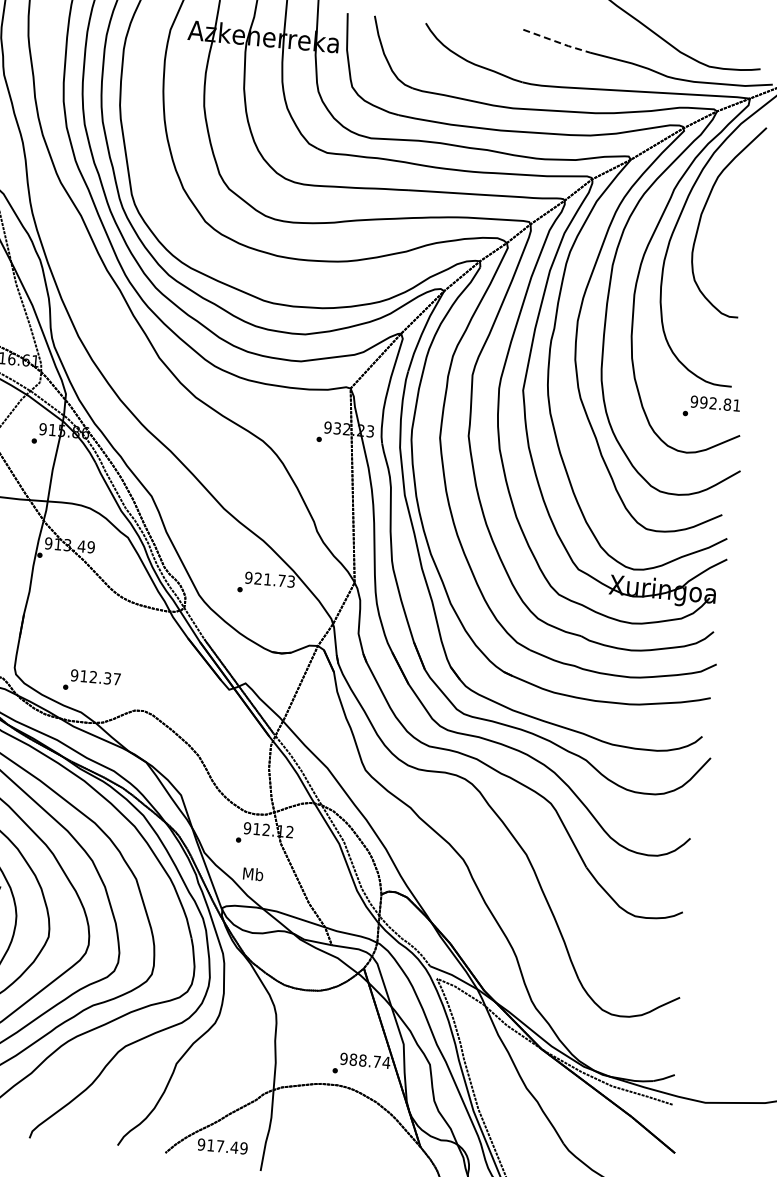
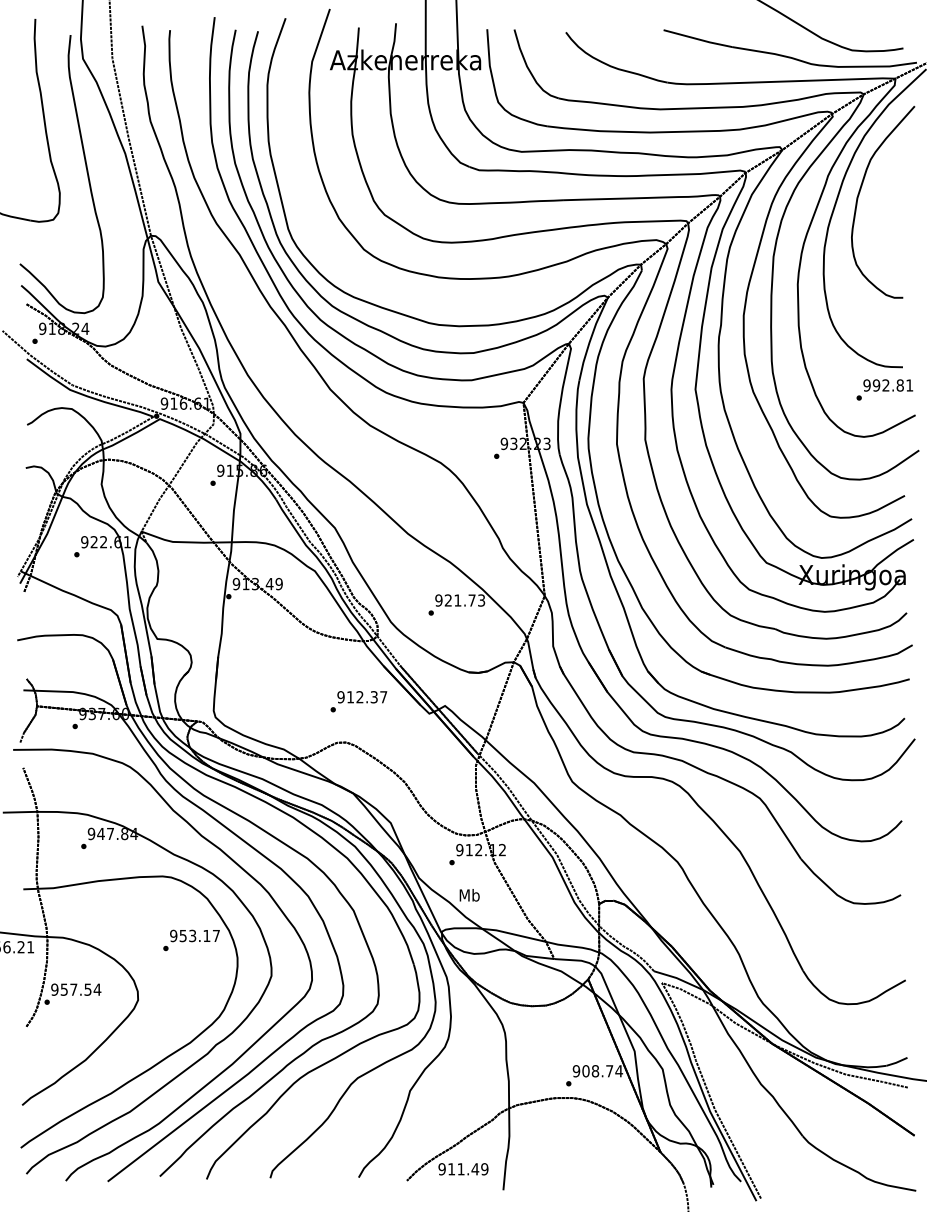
line: (557, 42) -> (698, 39), dashed -> solid
text: (91, 681) -> (358, 701), moved
text: (352, 1060) -> (585, 1071), 988.74 -> 908.74
text: (219, 1146) -> (460, 1169), 917.49 -> 911.49

